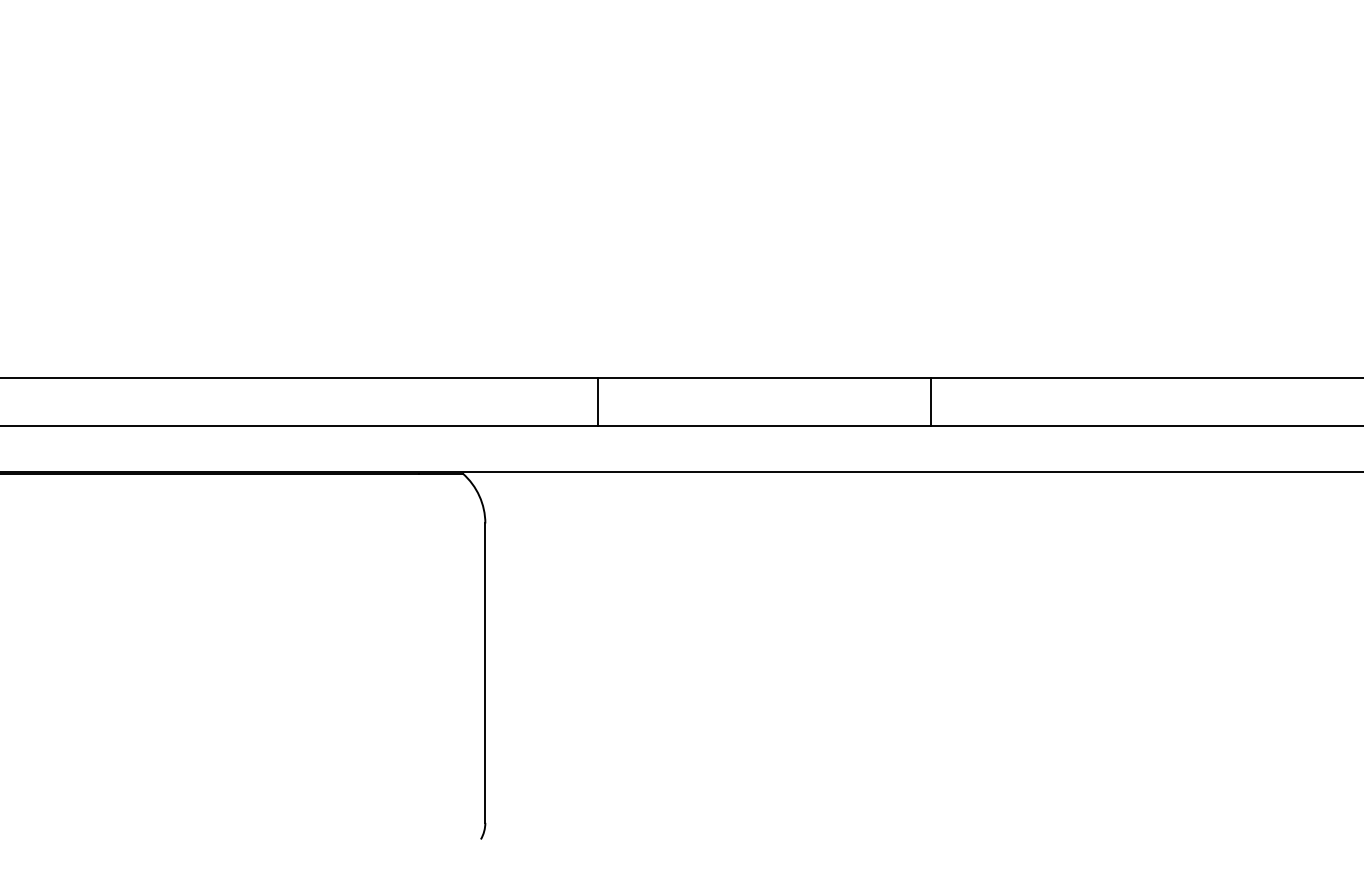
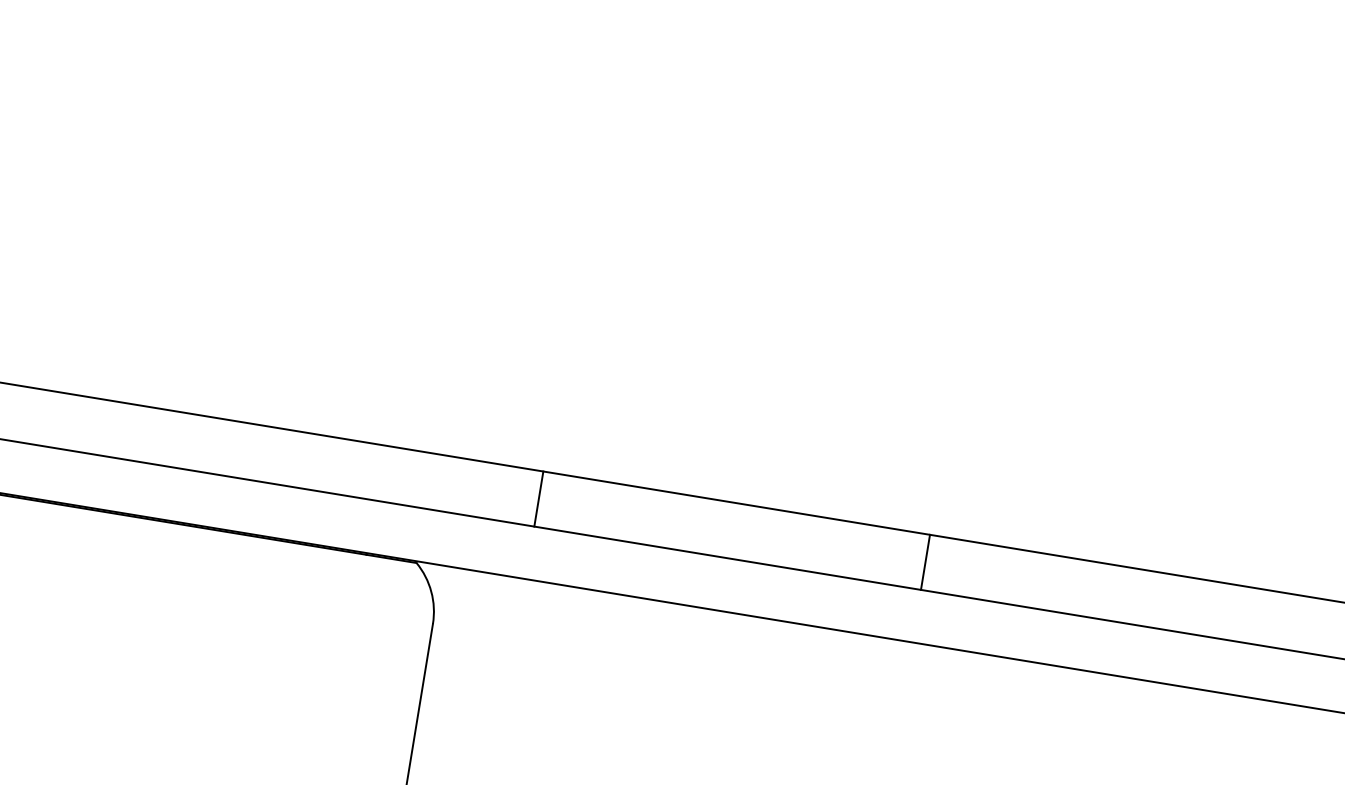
line: (598, 401) -> (538, 498), moved
line: (931, 401) -> (926, 562), moved

